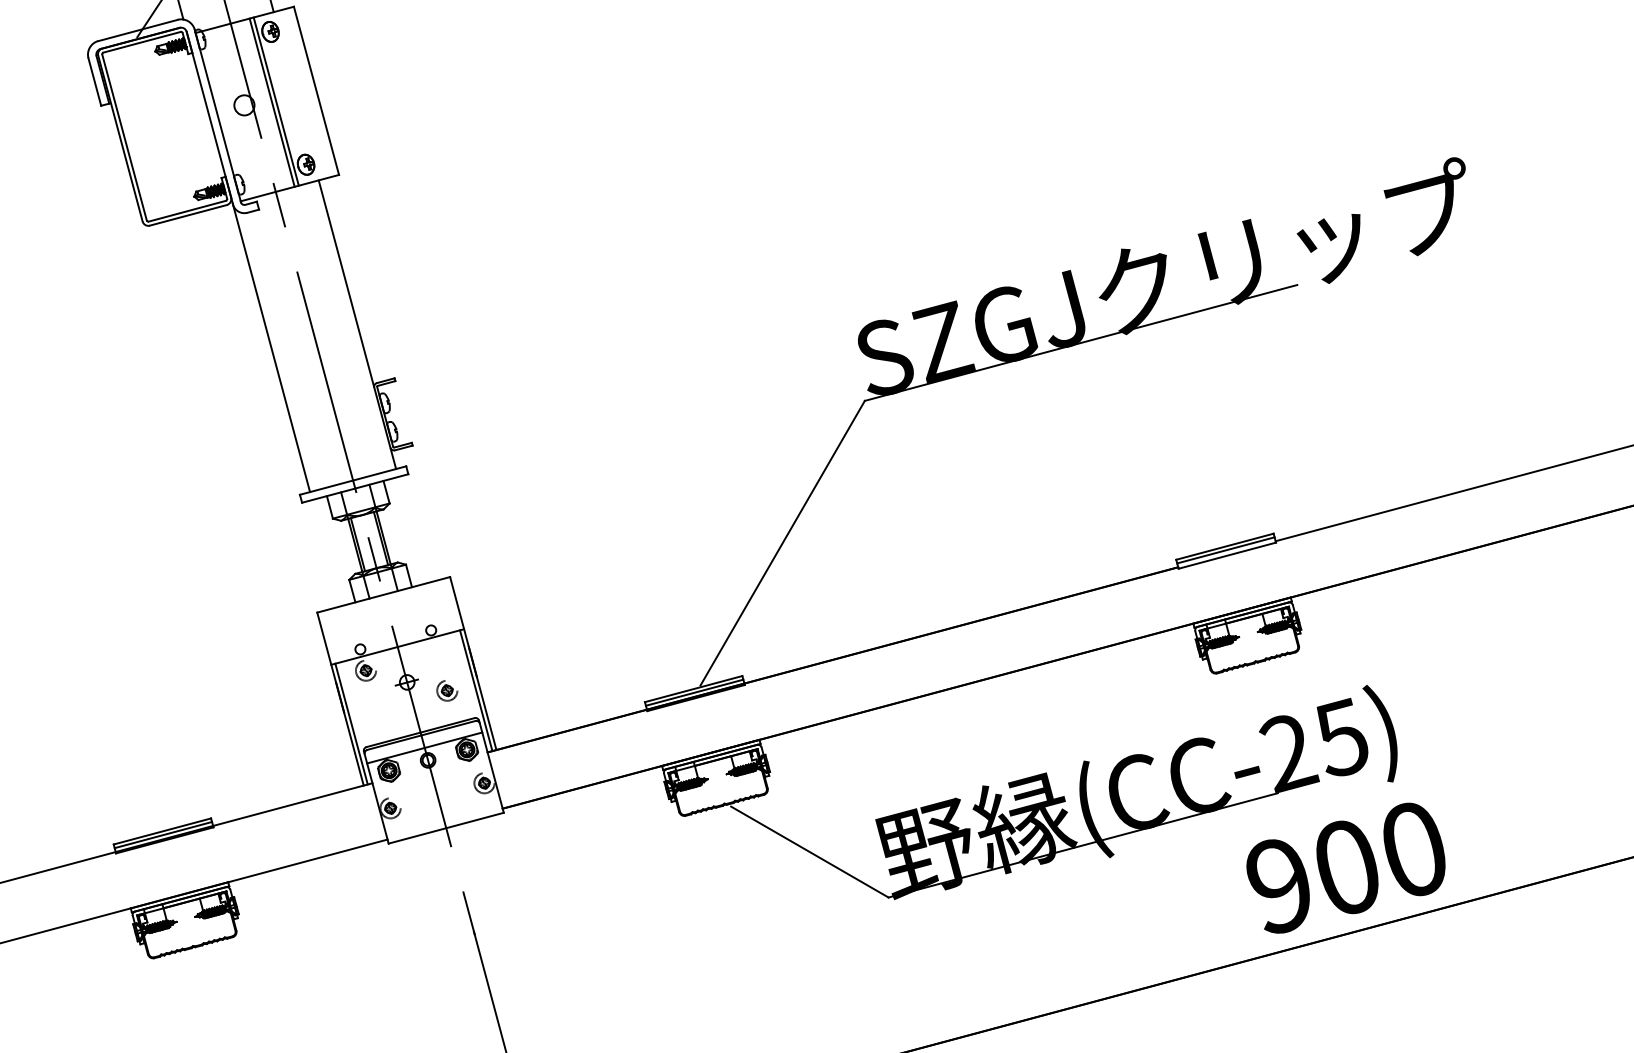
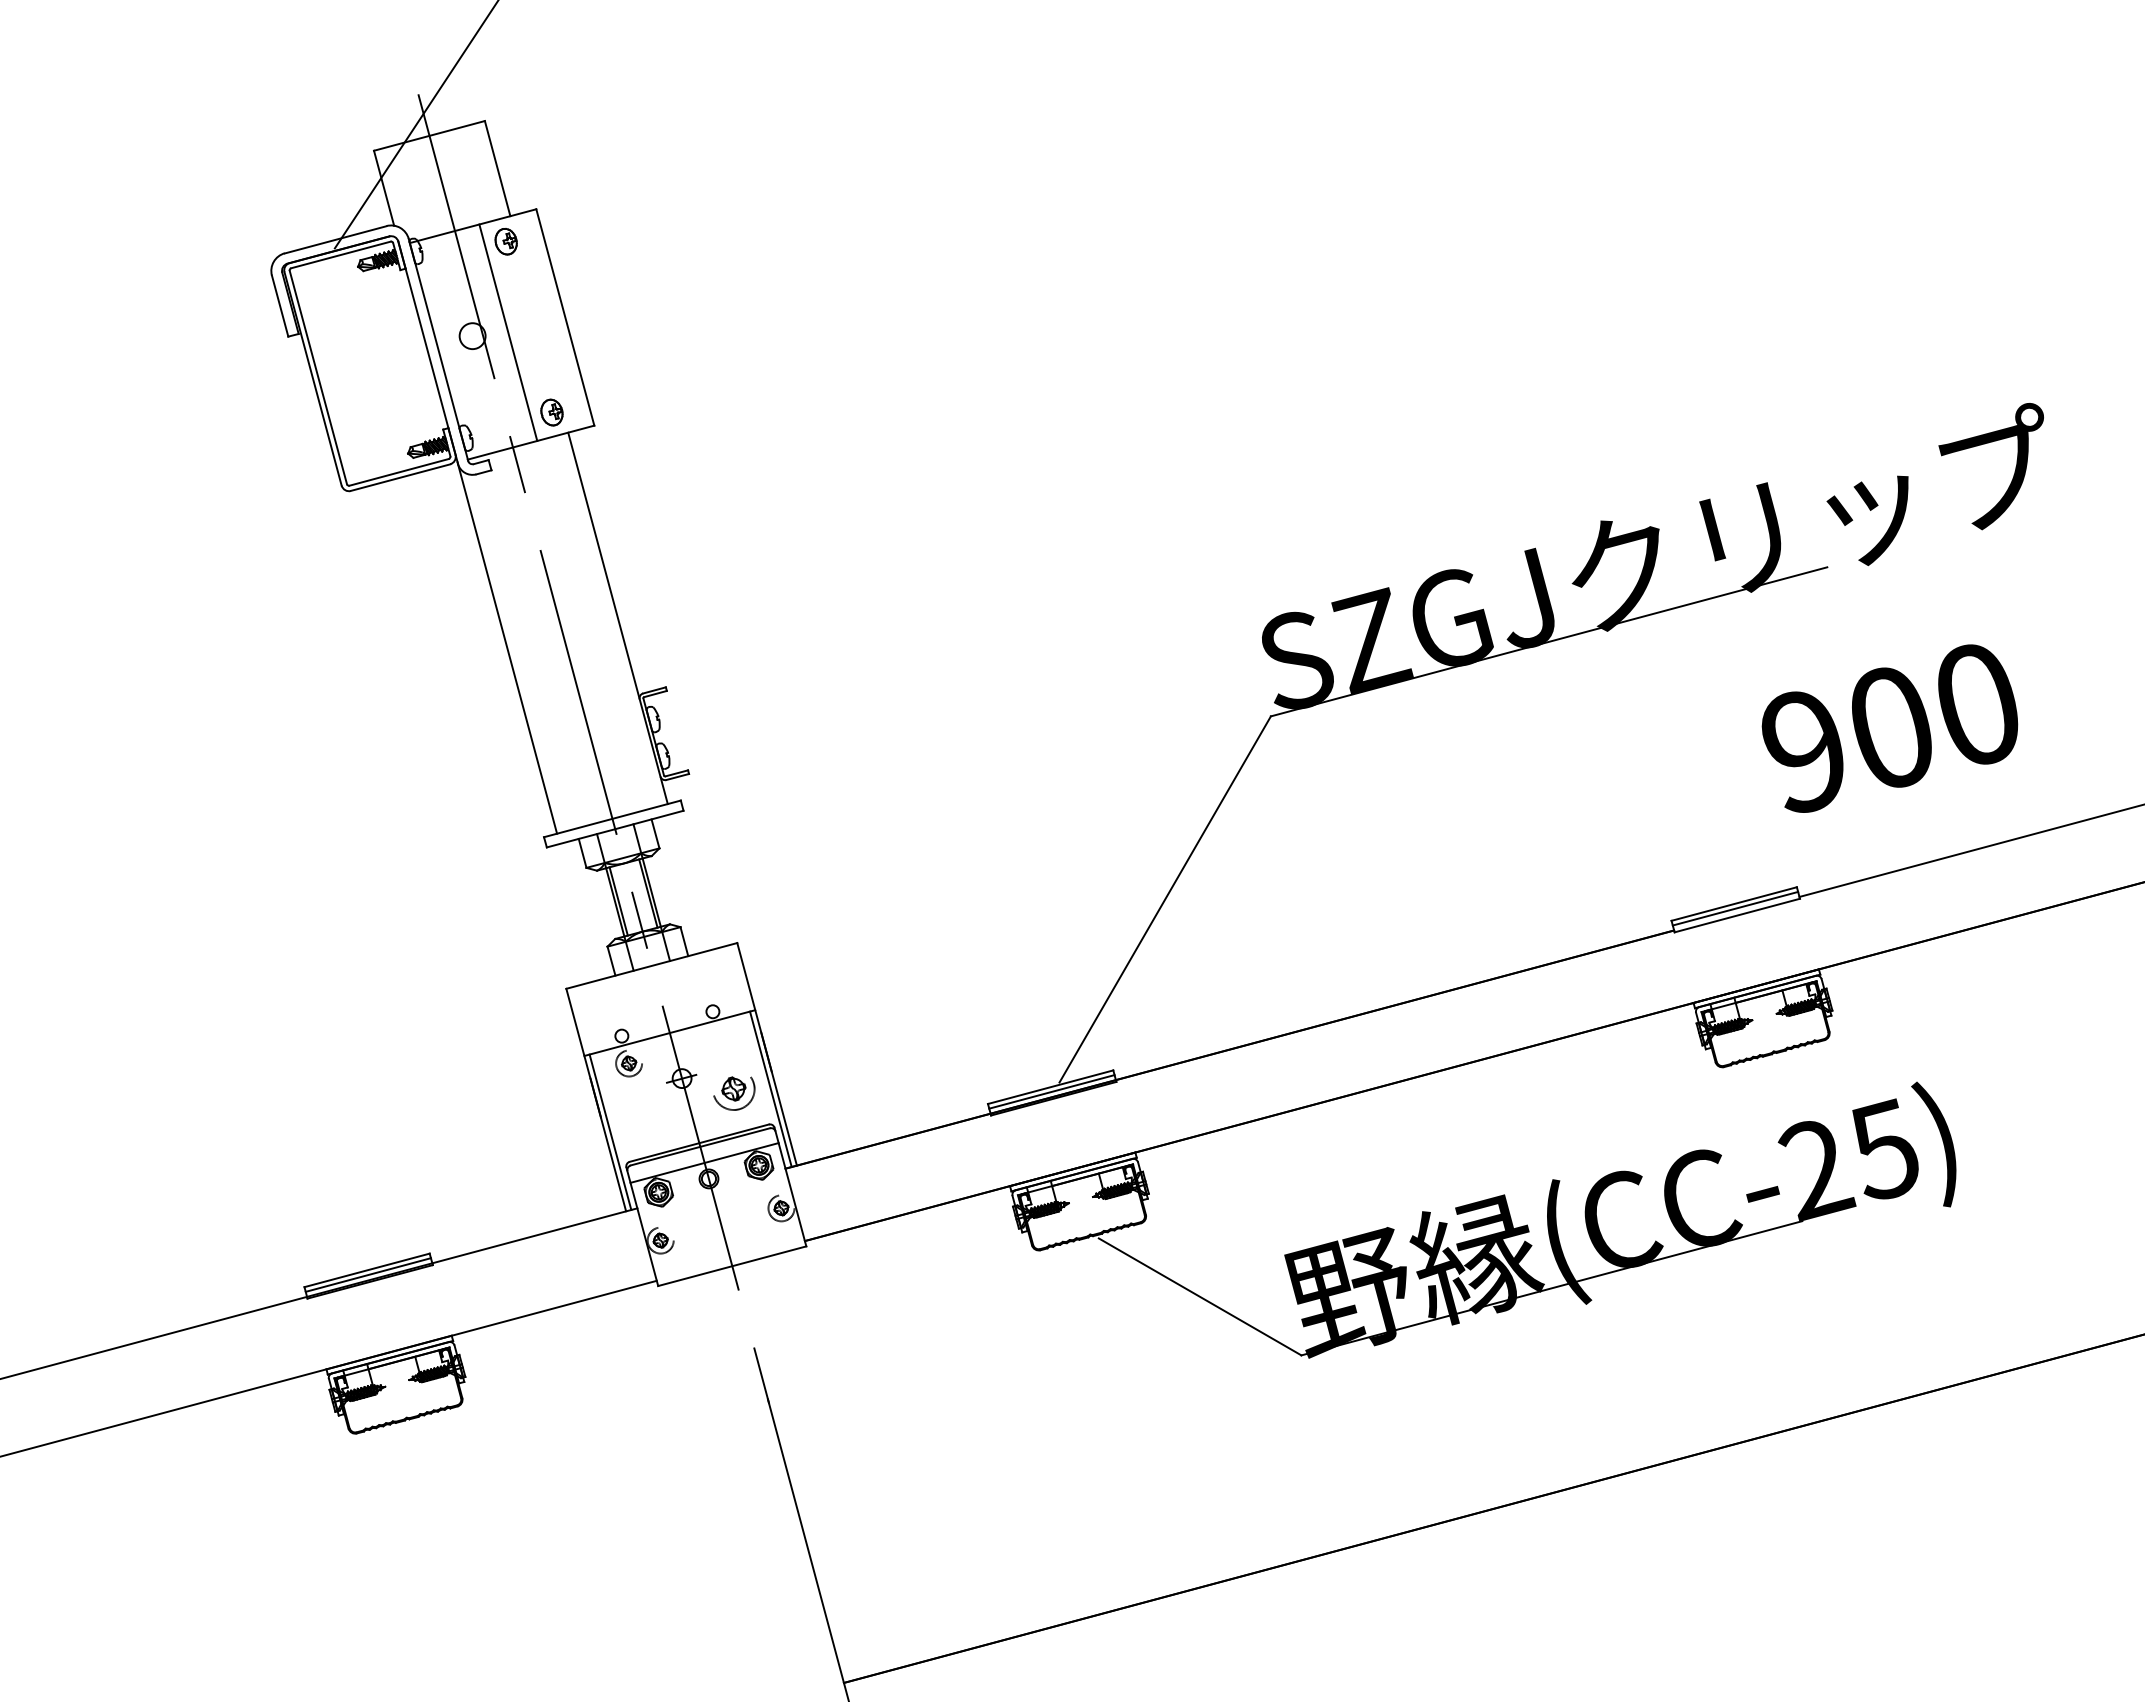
line: (276, 101) -> (513, 331), removed
part: (447, 690) -> (733, 1089), size x1.6
text: (1345, 868) -> (1889, 728), moved

